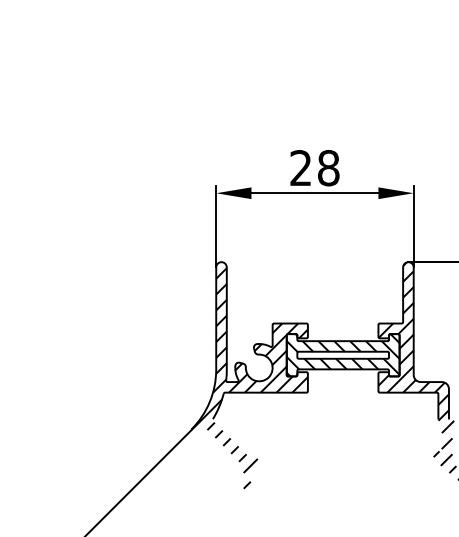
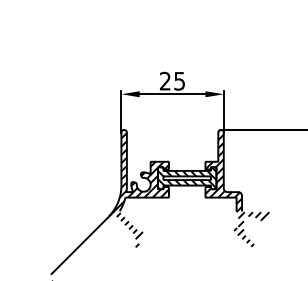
text: (328, 166) -> (179, 80), 28 -> 25

